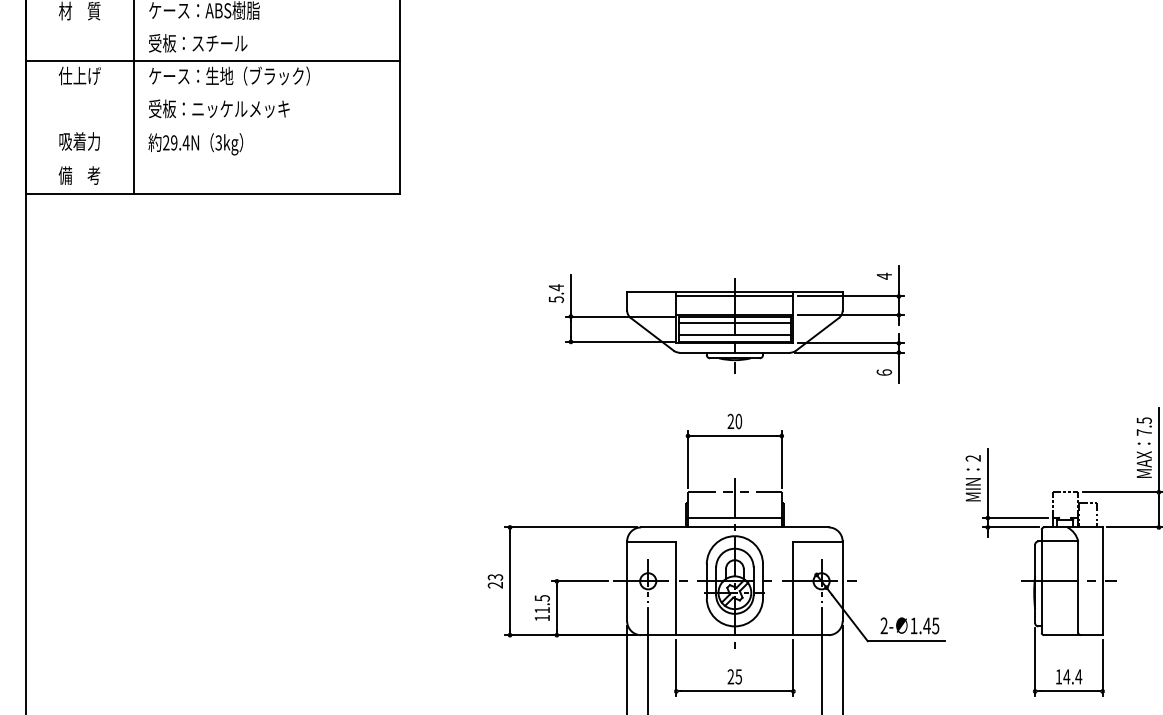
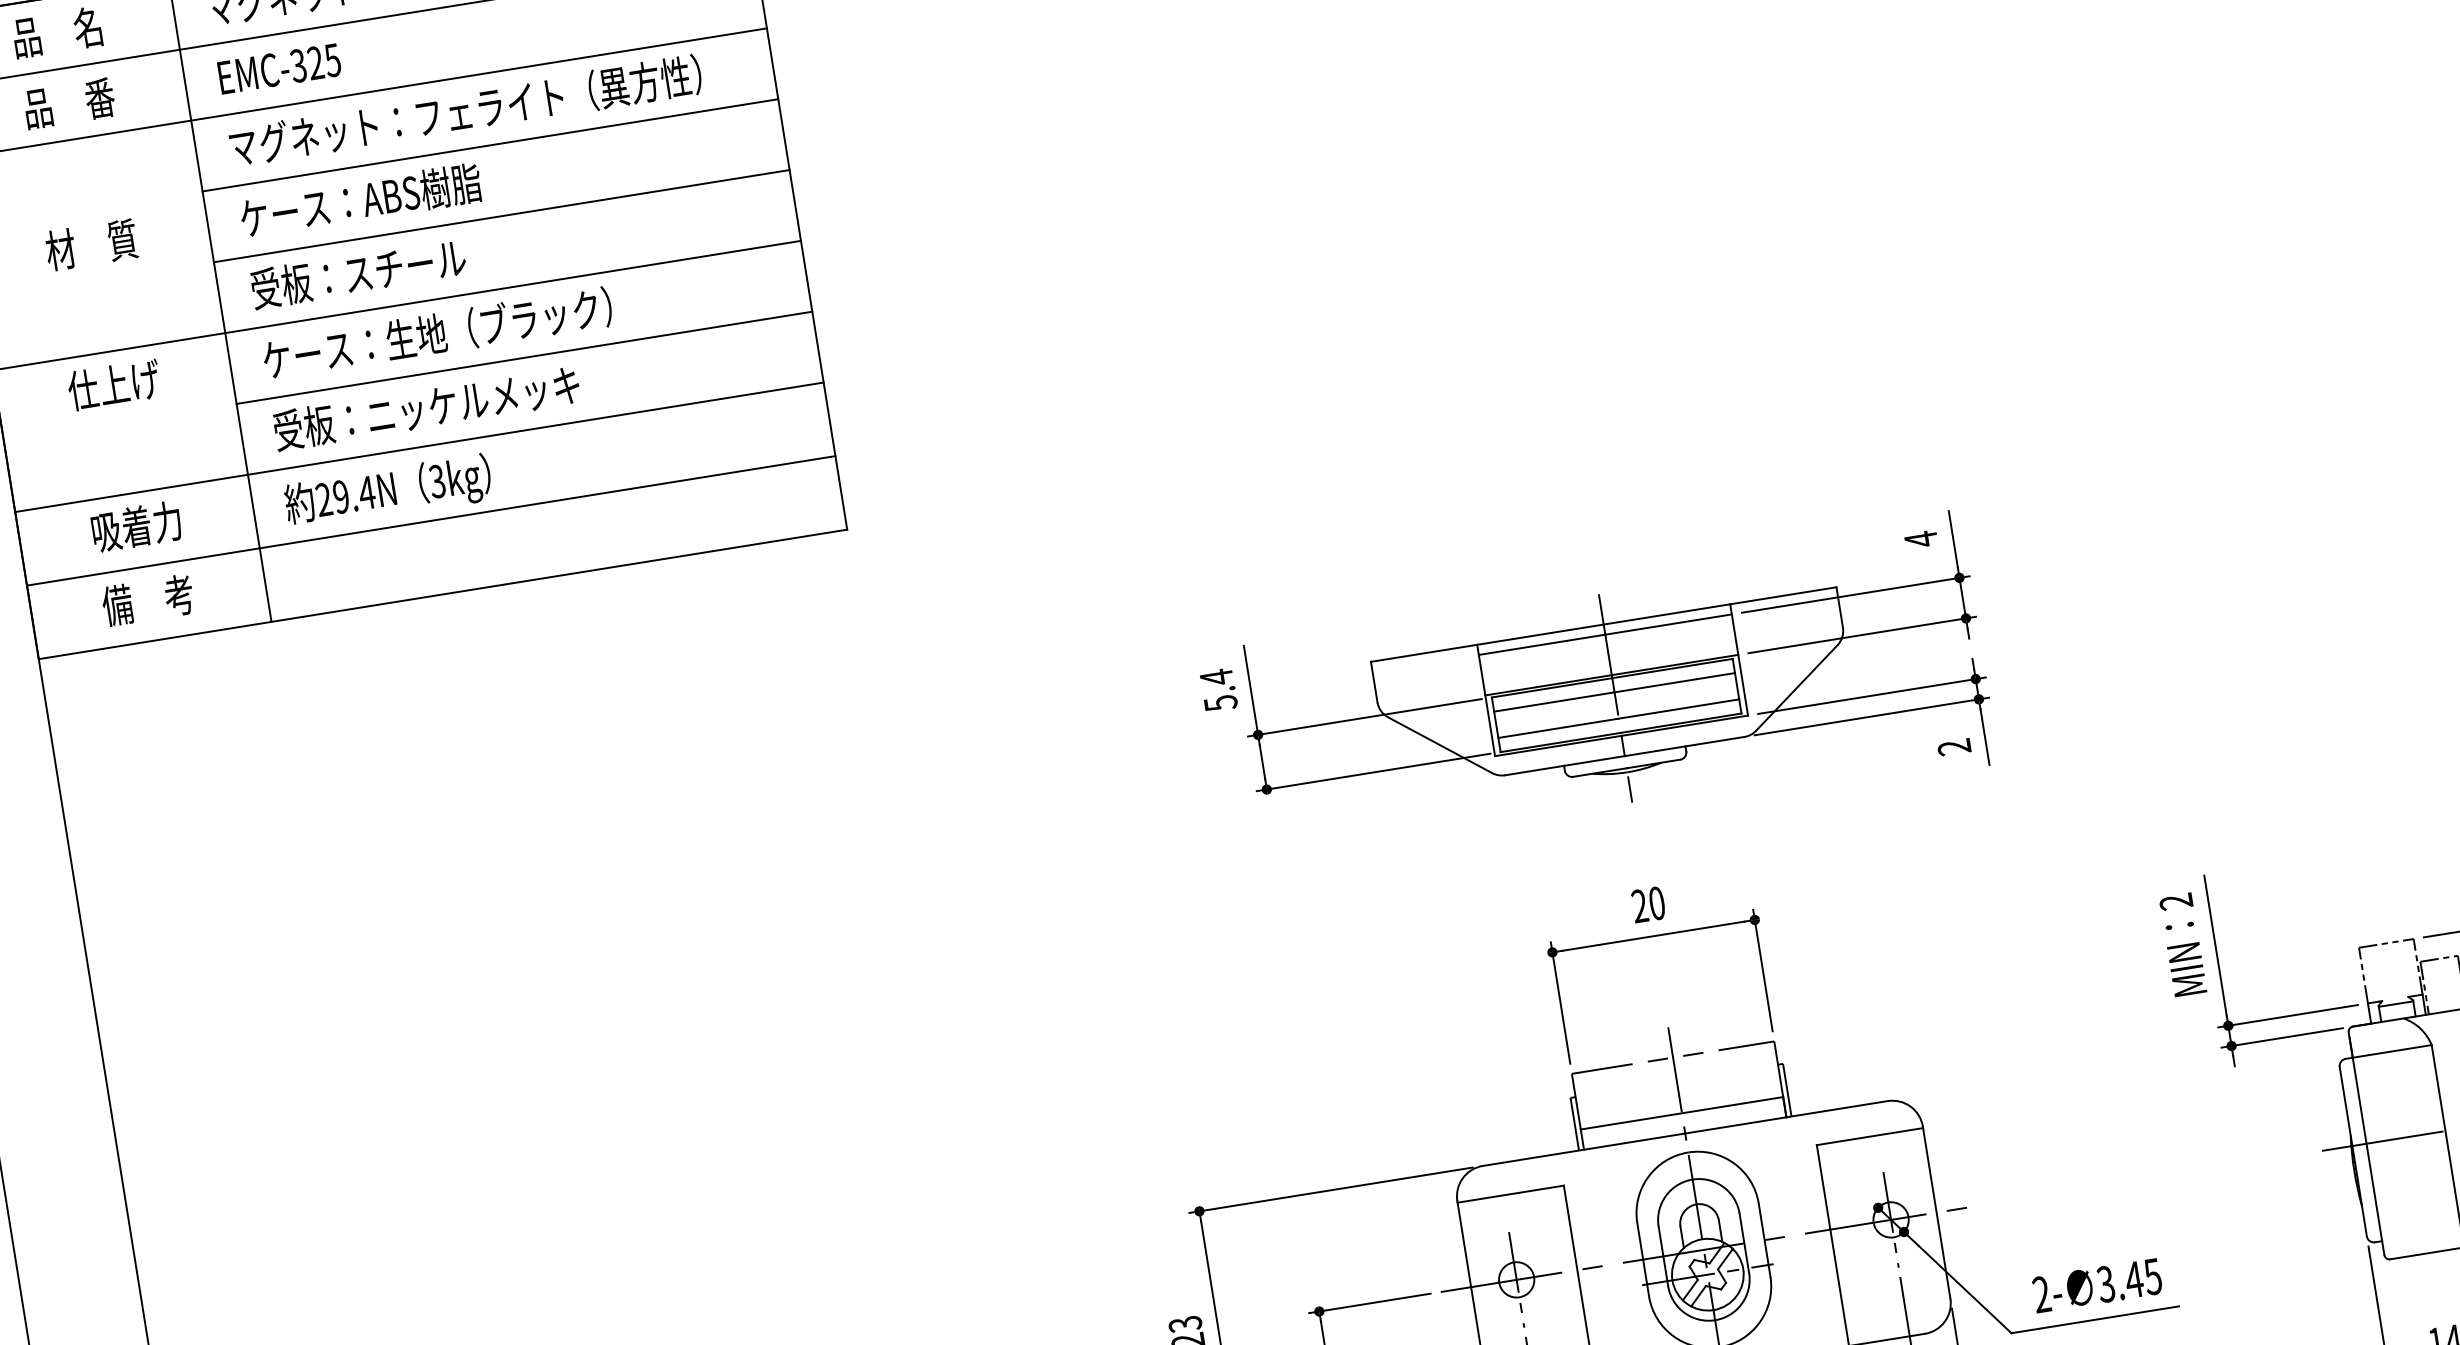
line: (266, 27) -> (500, 215), added
line: (266, 93) -> (523, 358), added
line: (212, 126) -> (418, 448), added
line: (212, 160) -> (429, 521), added
text: (884, 372) -> (1954, 747), 6 -> 2
text: (913, 625) -> (2104, 1283), 1.45 -> 3.45

